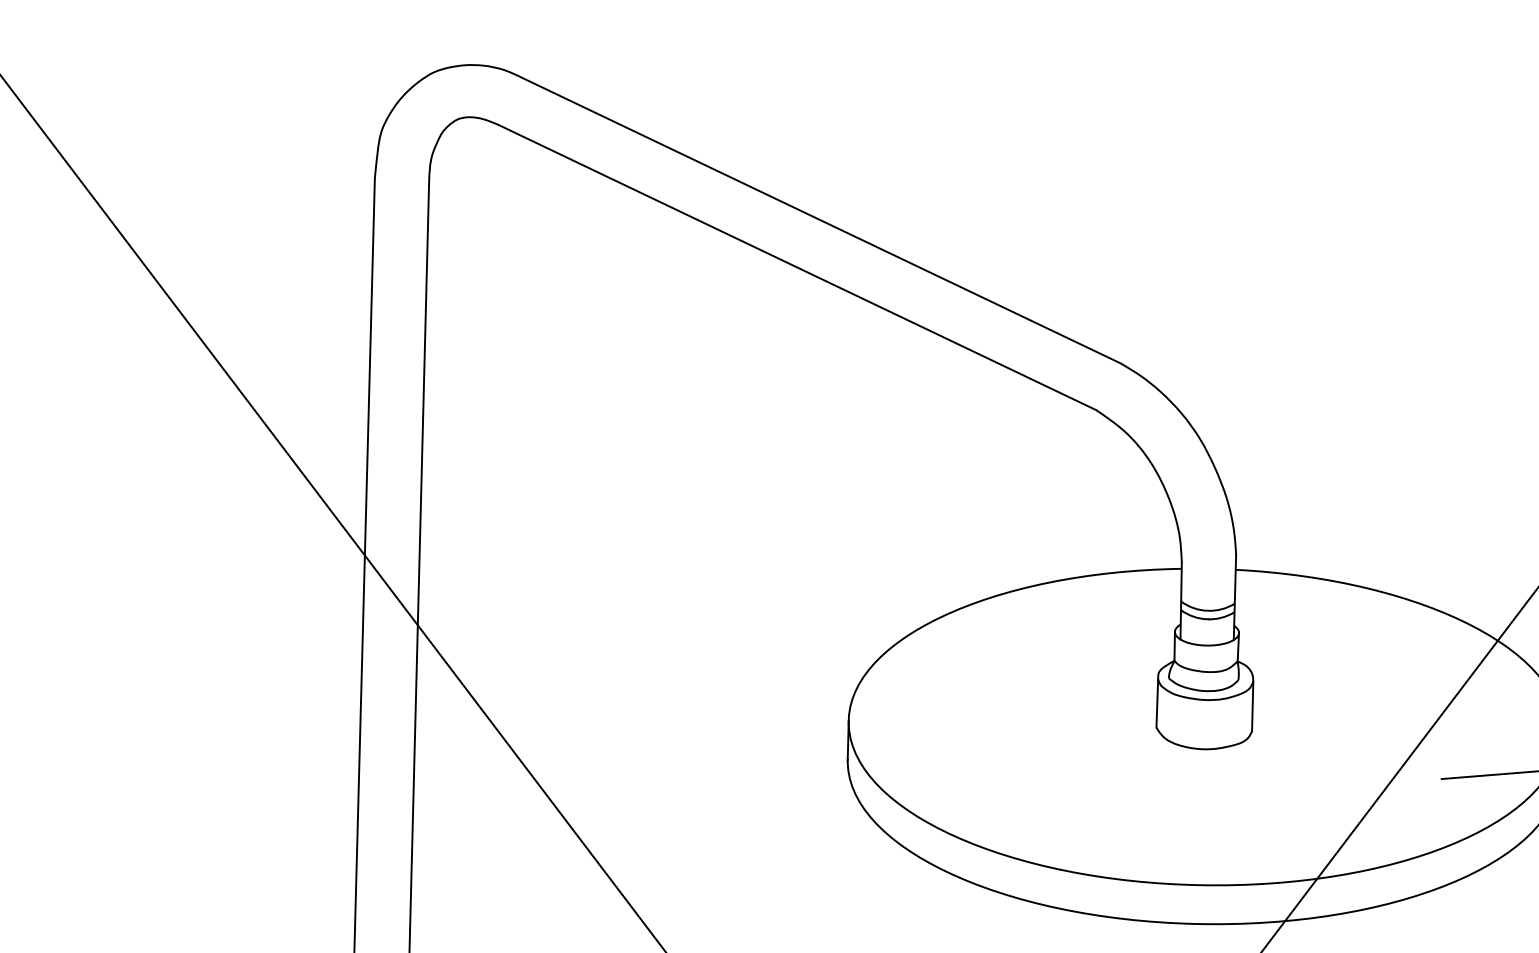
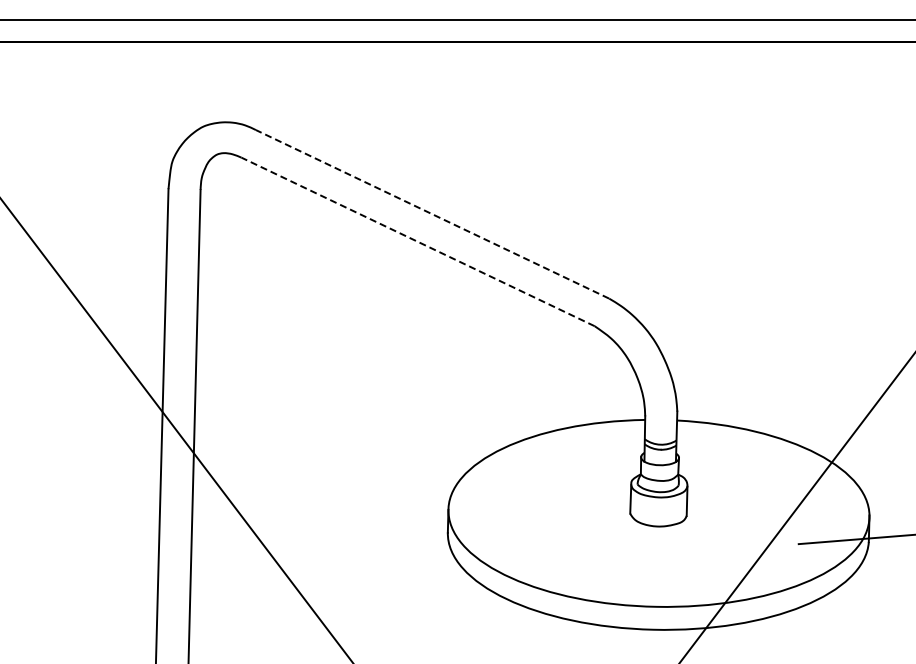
line: (821, 221) -> (432, 214), solid -> dashed
line: (798, 266) -> (418, 241), solid -> dashed

